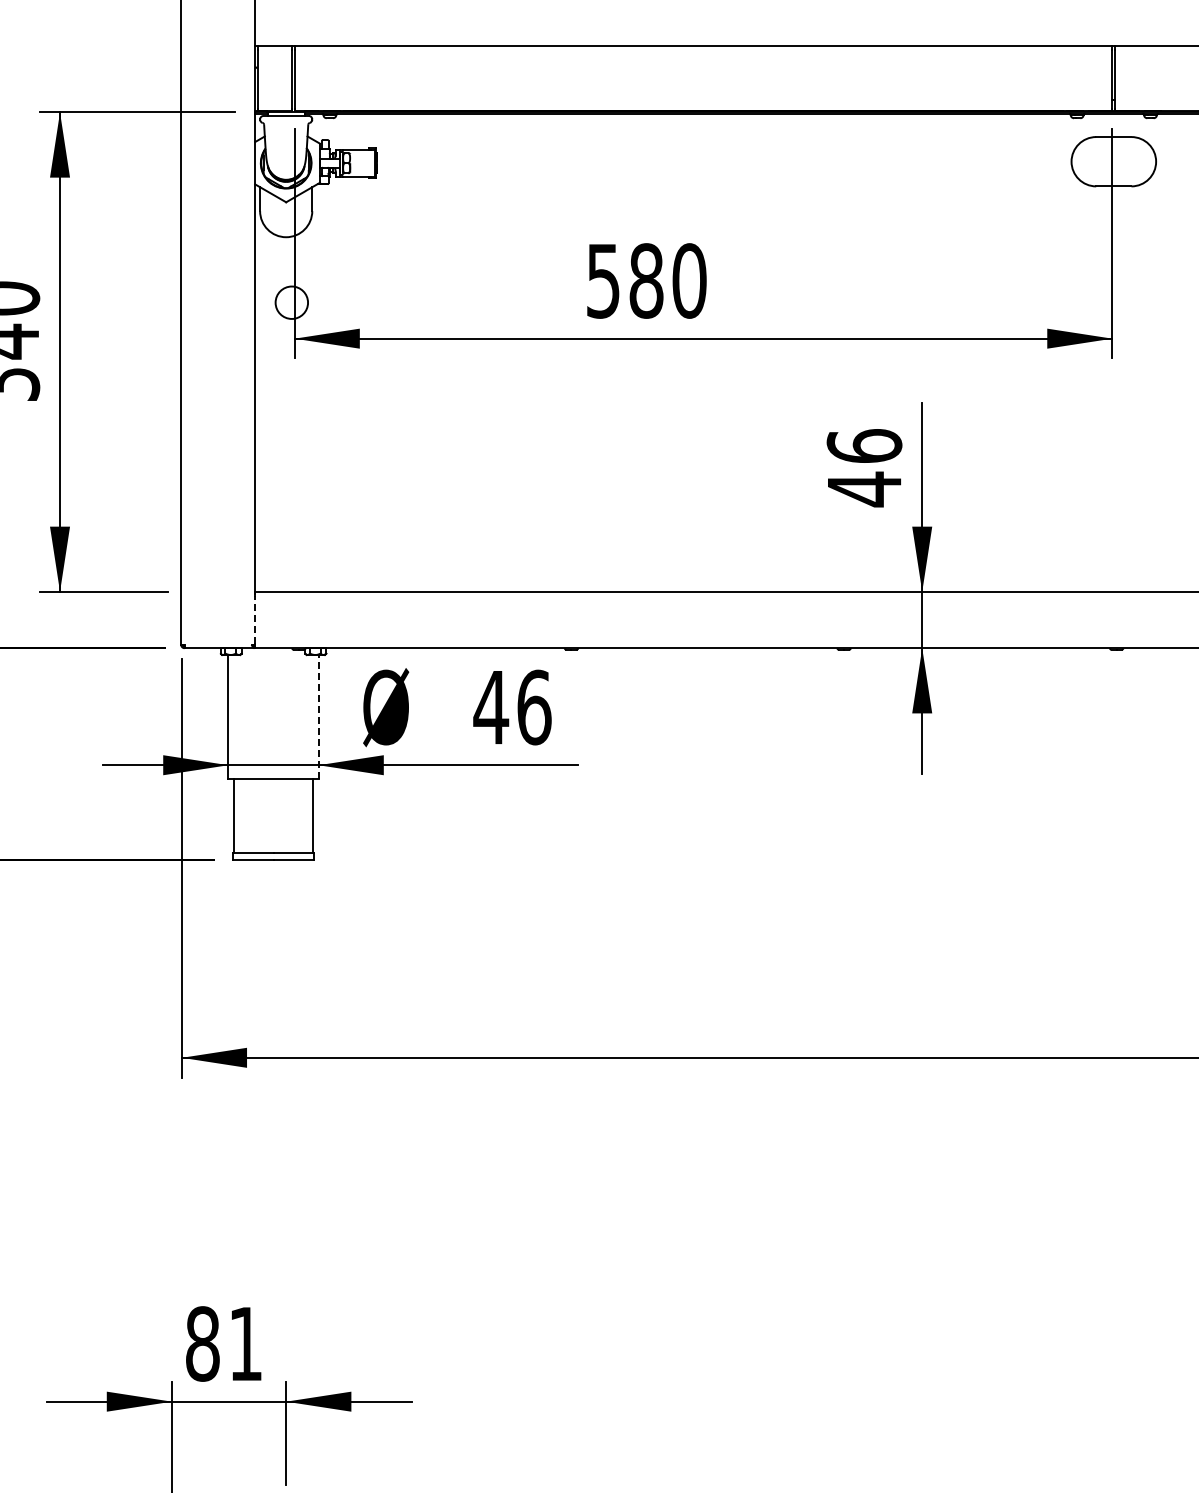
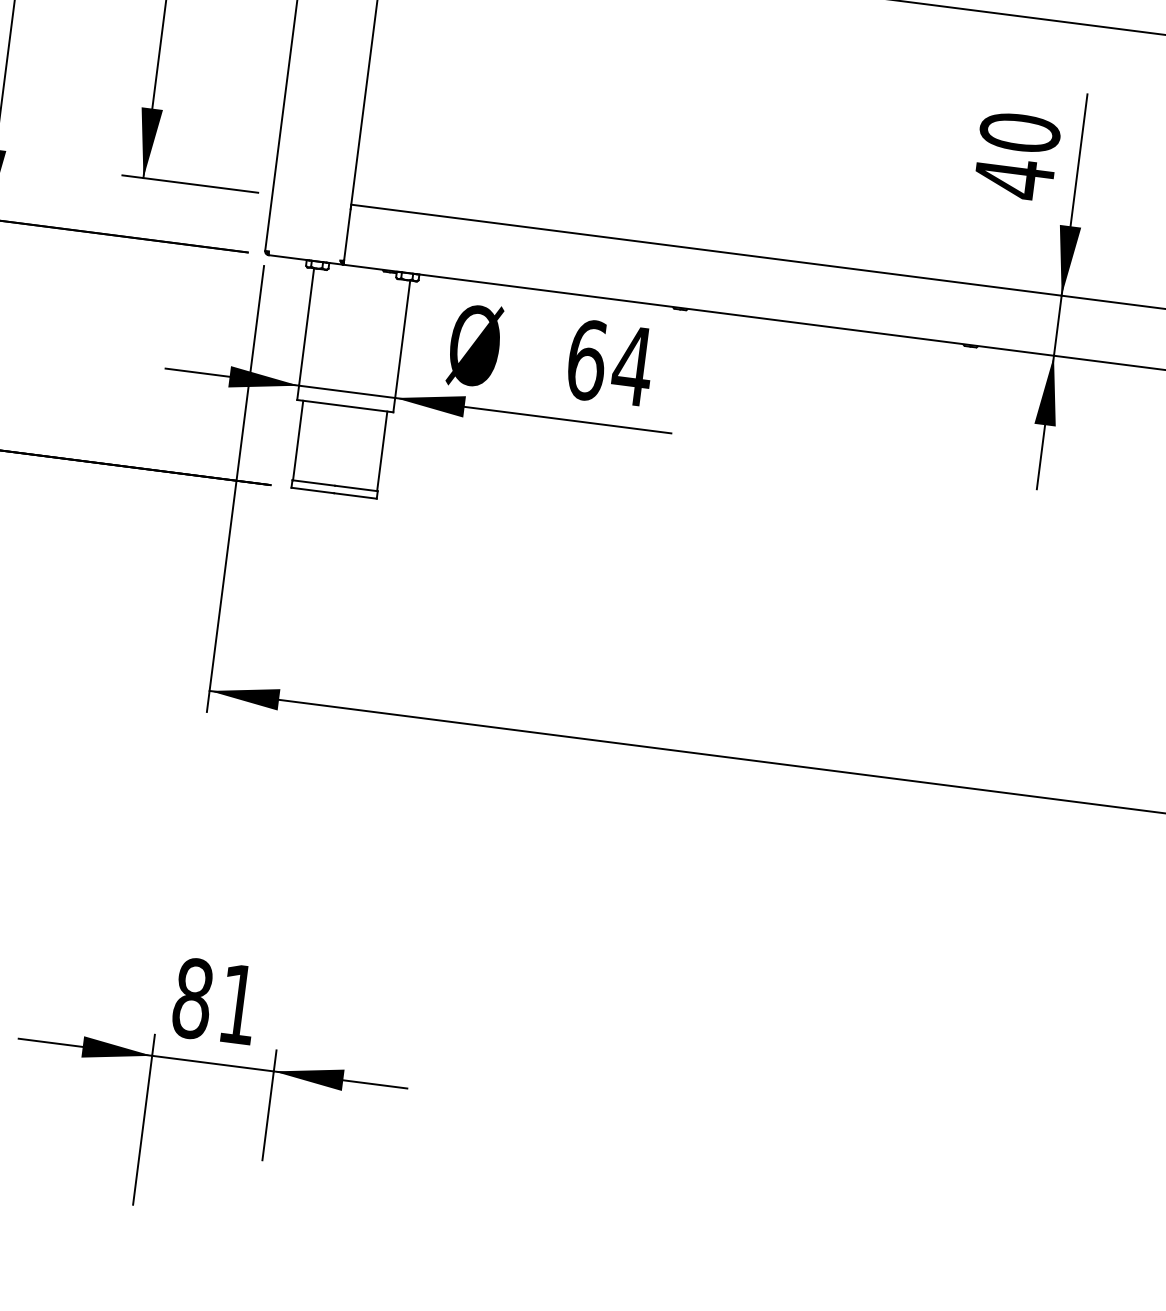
text: (864, 446) -> (1020, 133), 46 -> 40
line: (255, 620) -> (347, 235), dashed -> solid
text: (512, 707) -> (609, 362), 46 -> 64
line: (318, 716) -> (401, 346), dashed -> solid

